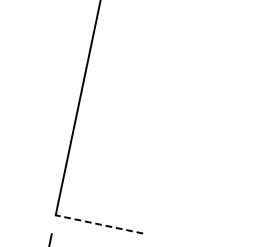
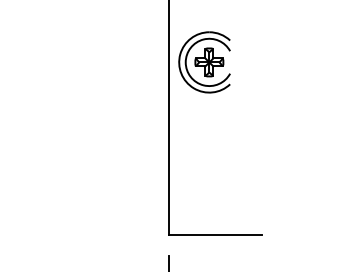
part: (122, 59) -> (204, 62), added
line: (99, 224) -> (215, 235), dashed -> solid

